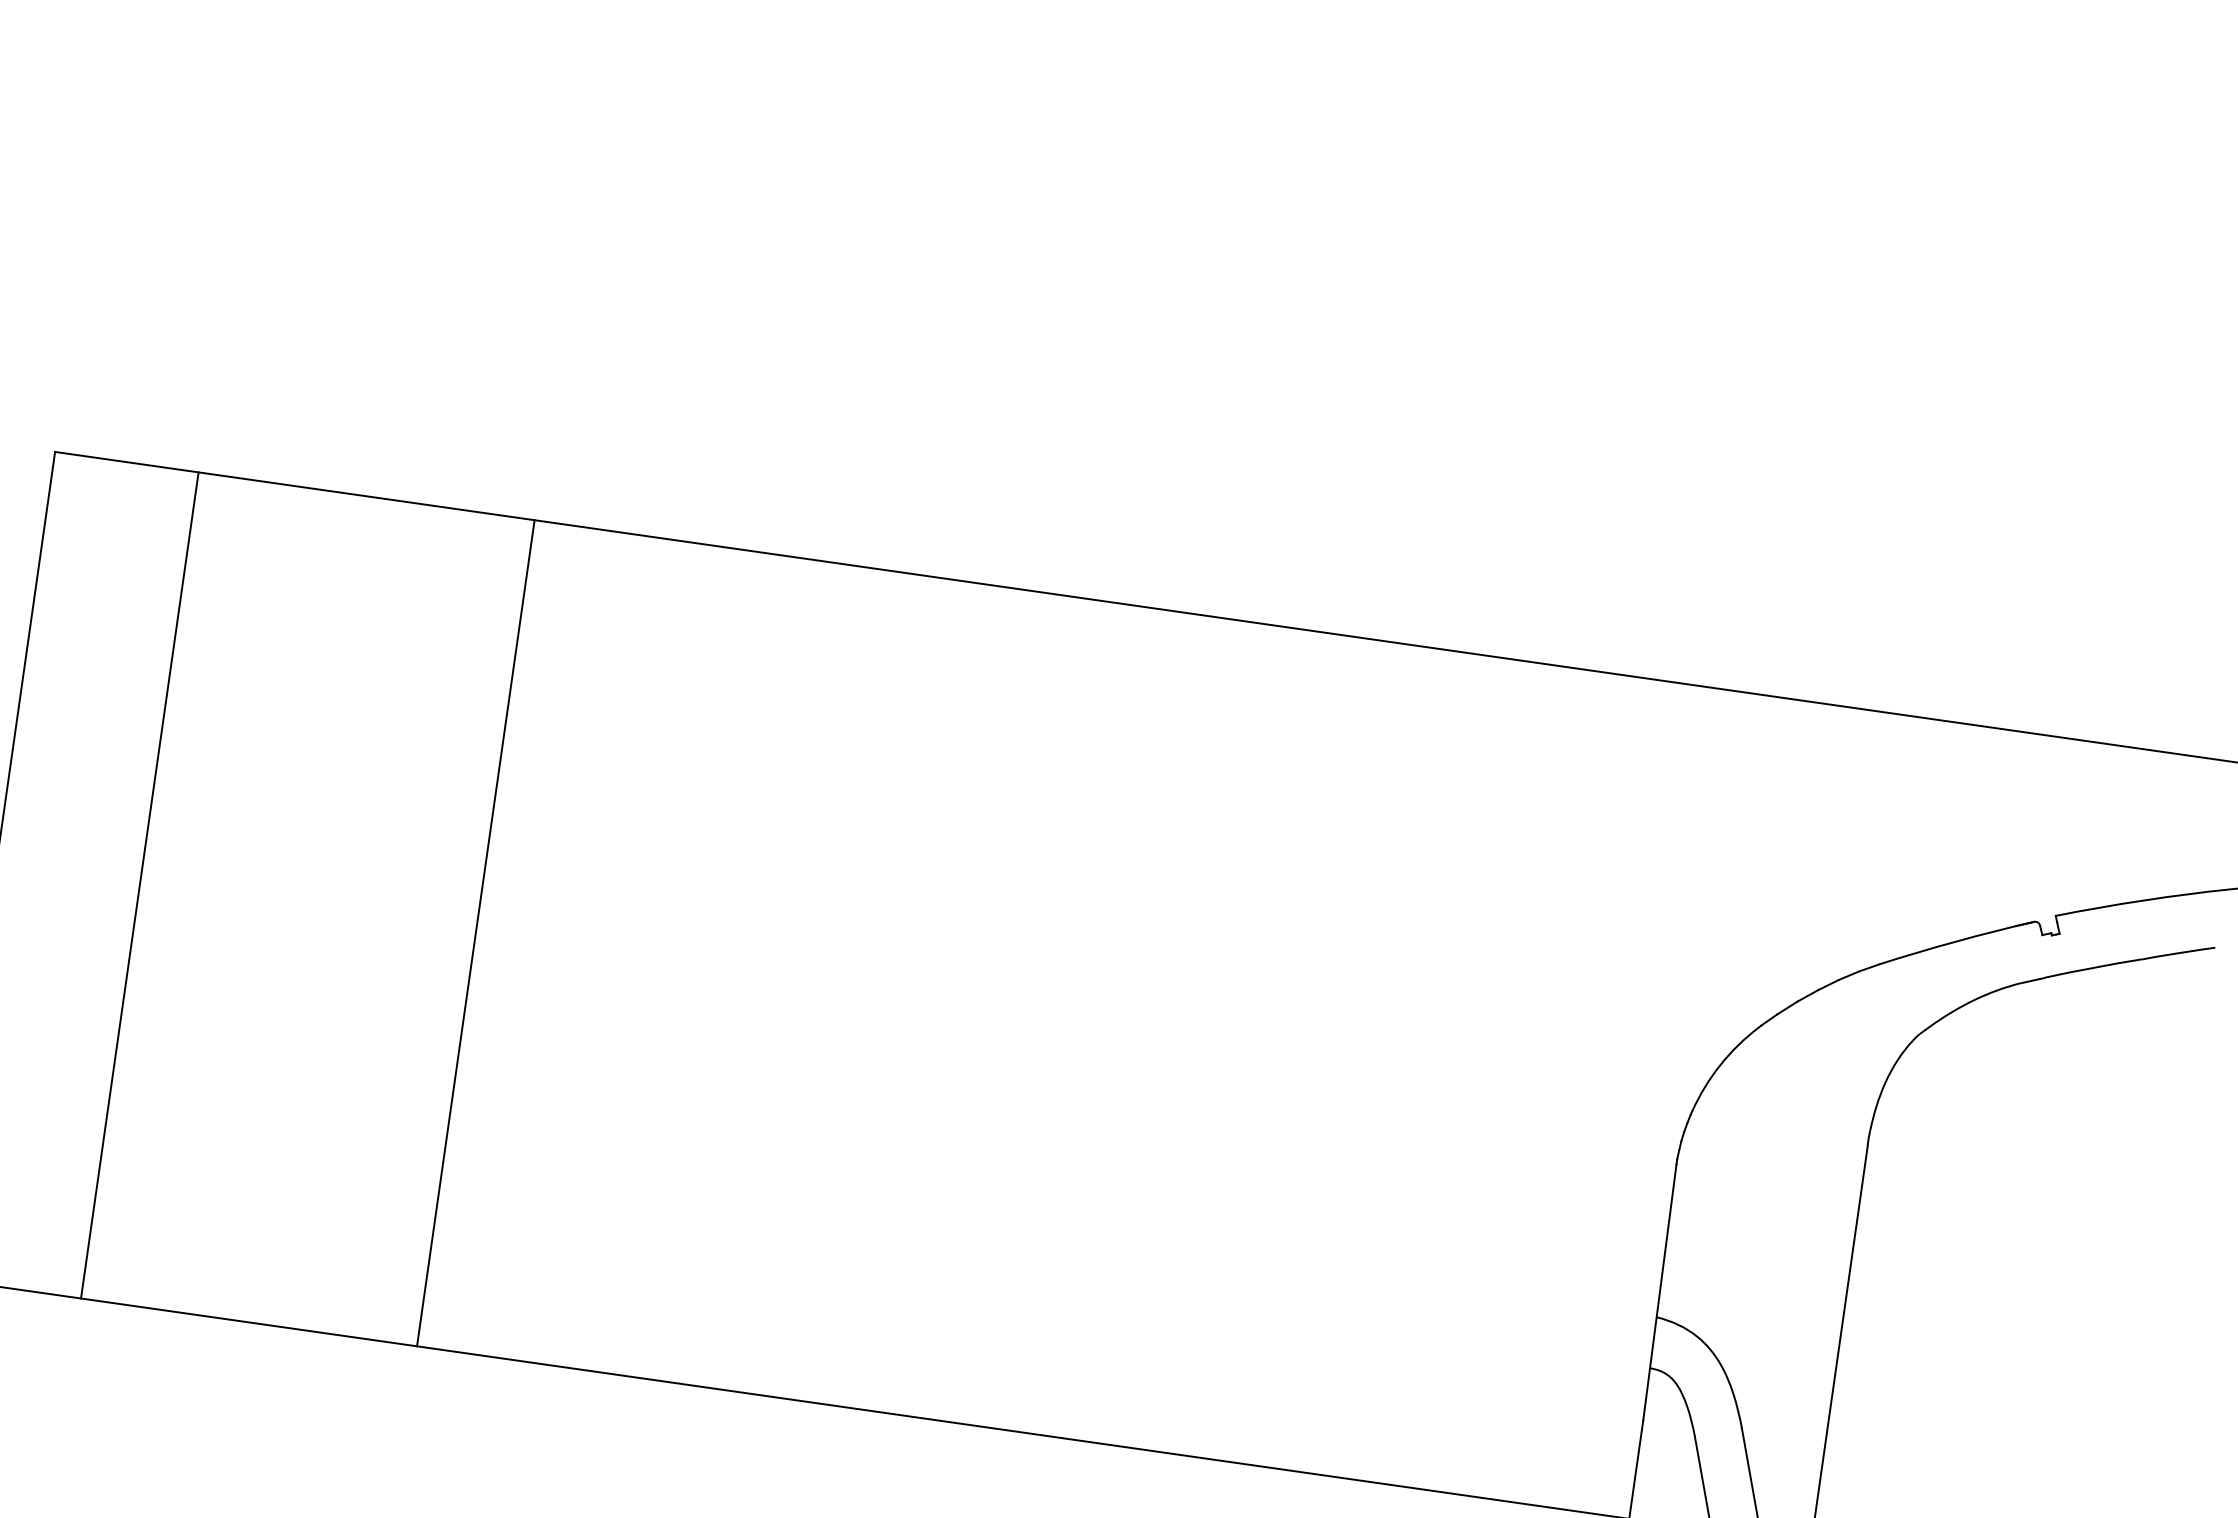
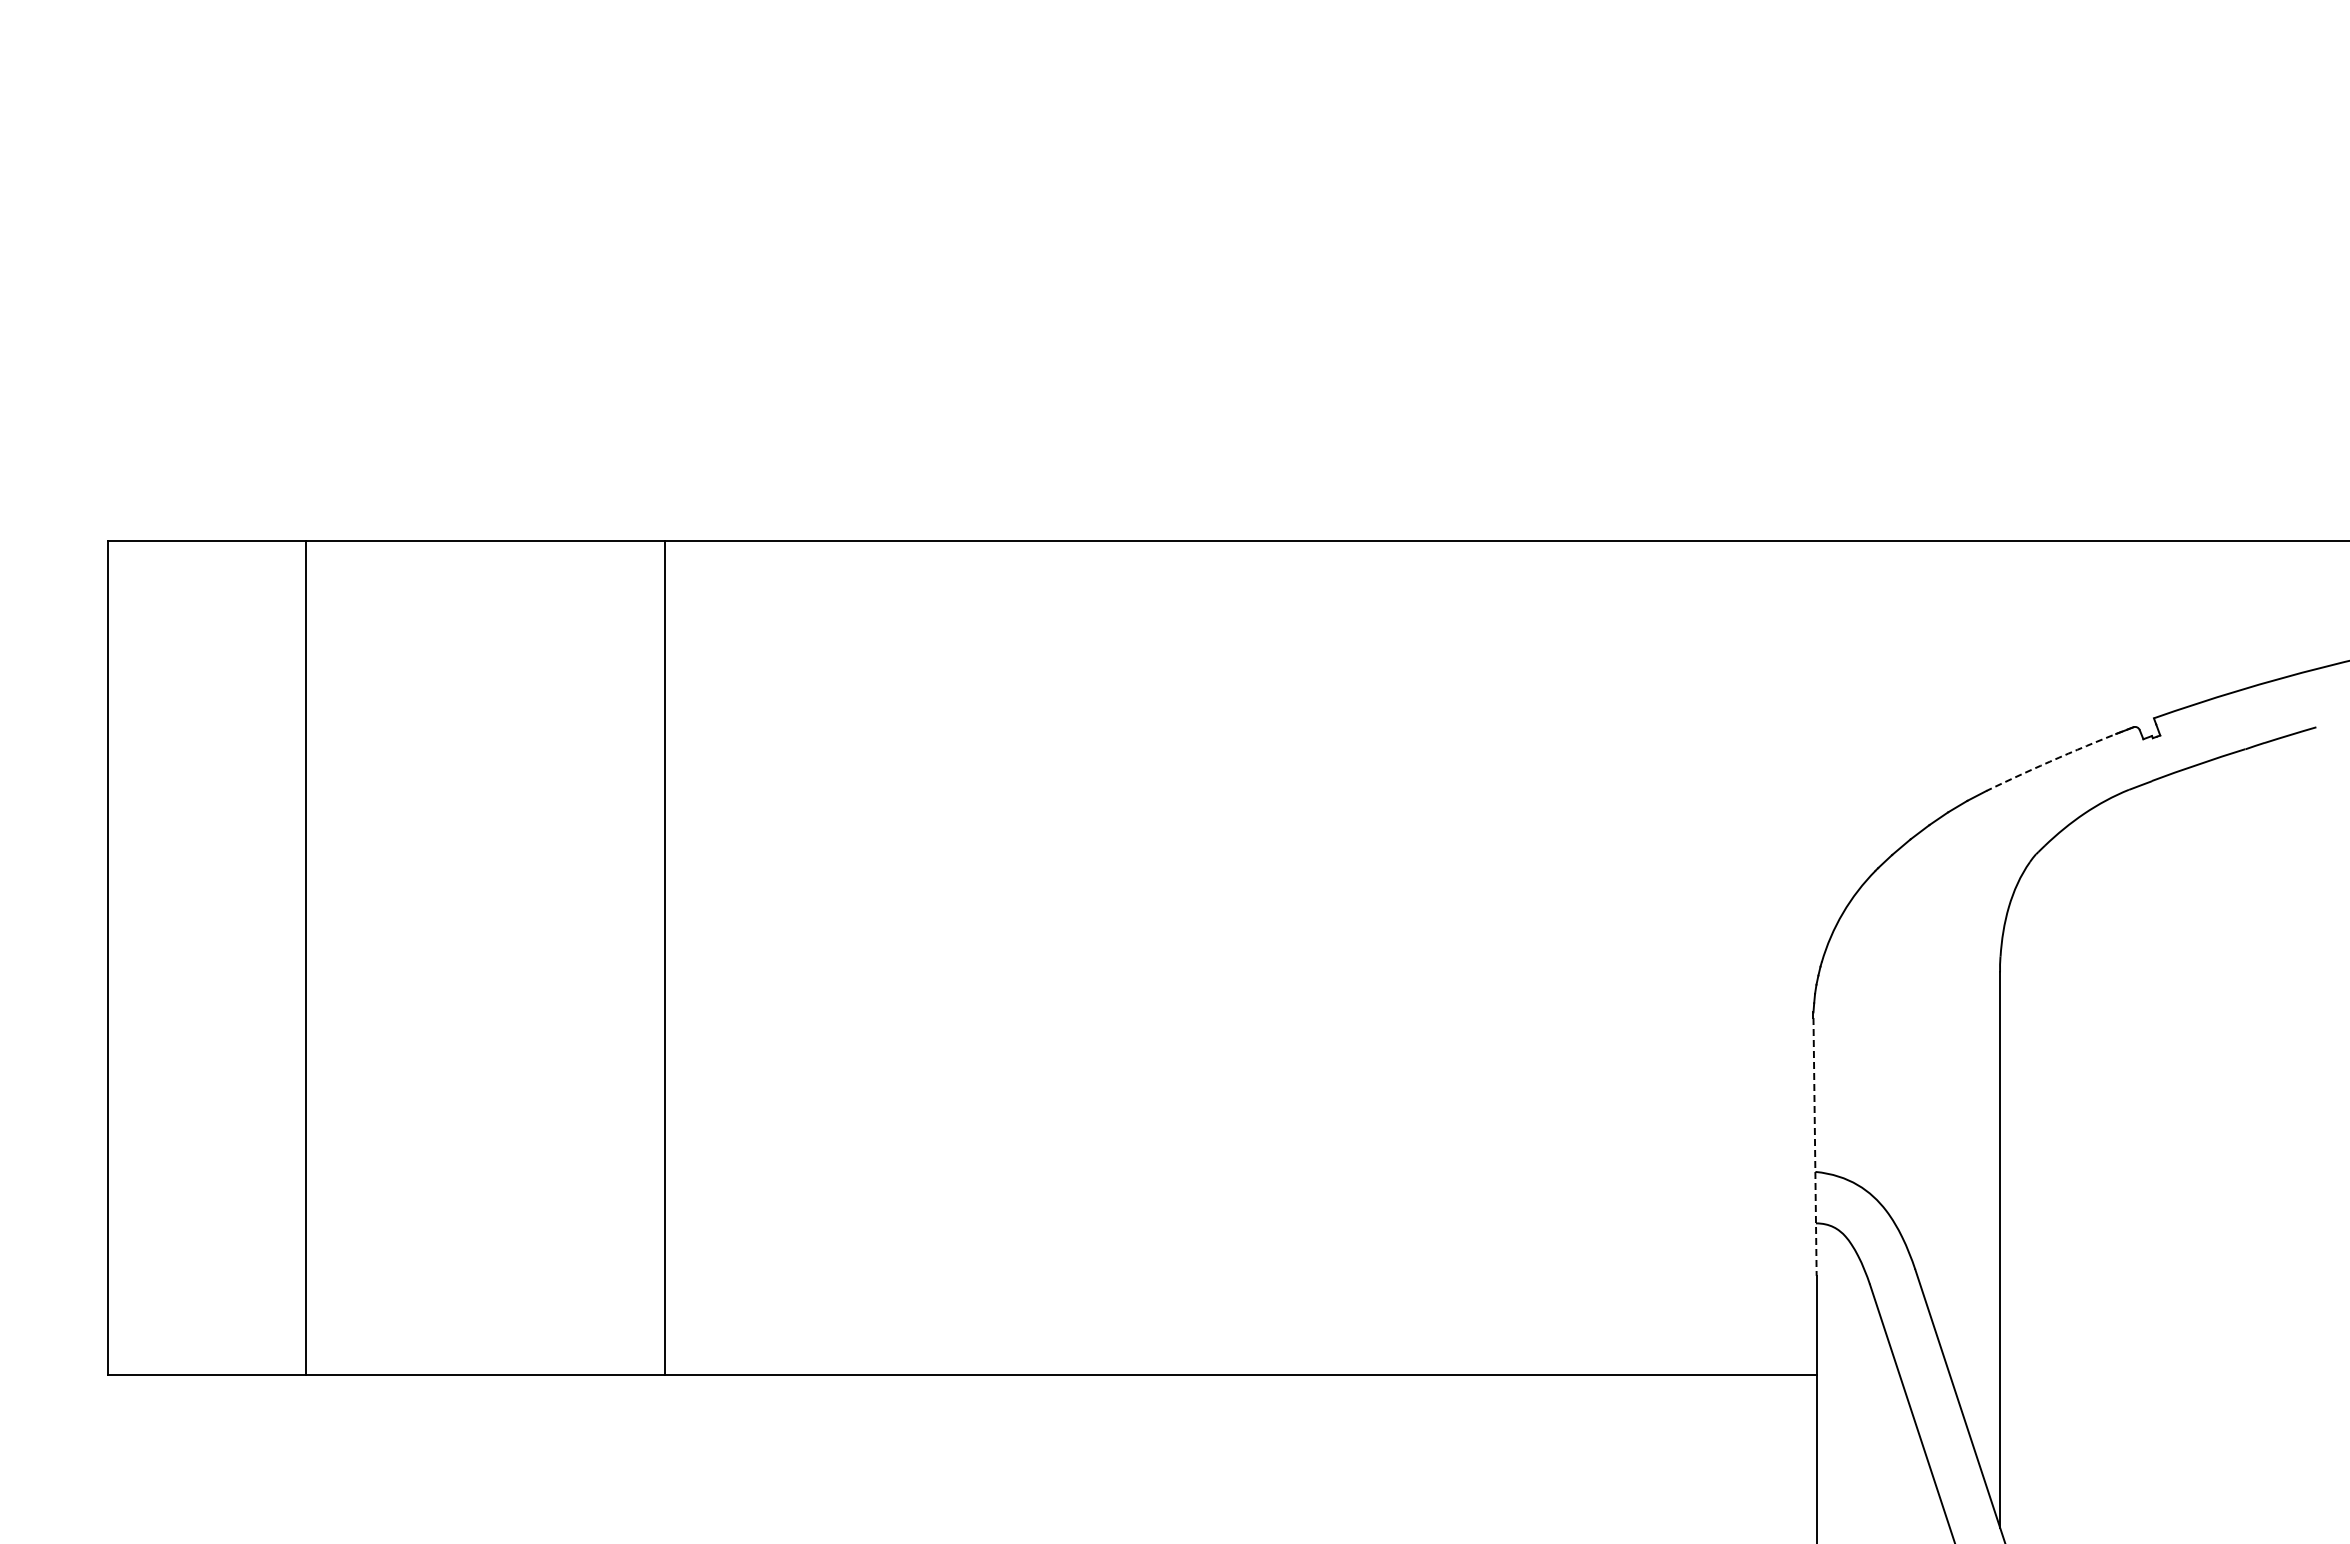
line: (139, 884) -> (305, 957), moved
line: (476, 932) -> (665, 957), moved
arc: (1956, 941) -> (2059, 757), solid -> dashed
line: (1660, 1292) -> (1815, 1146), solid -> dashed

